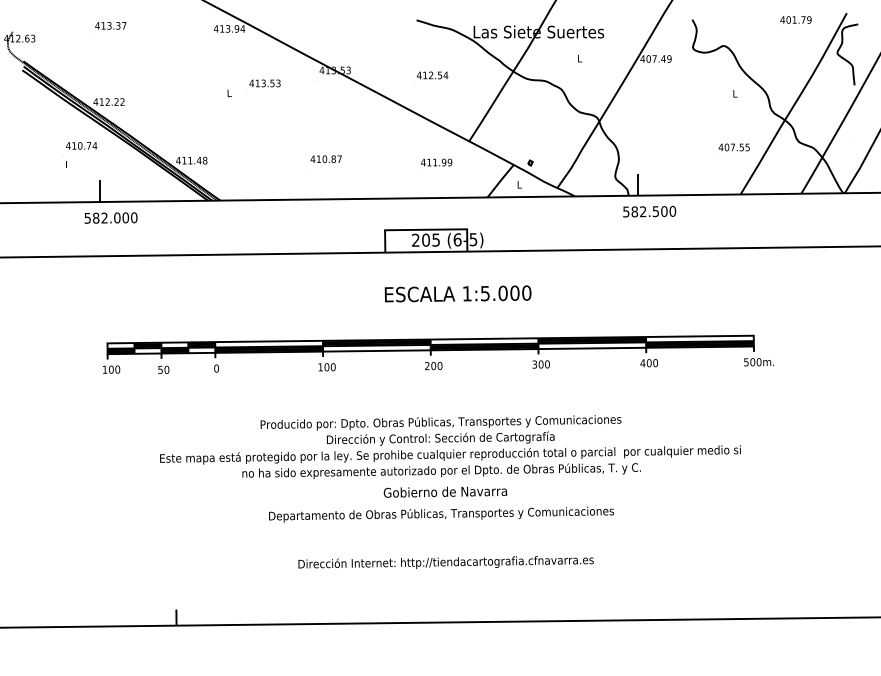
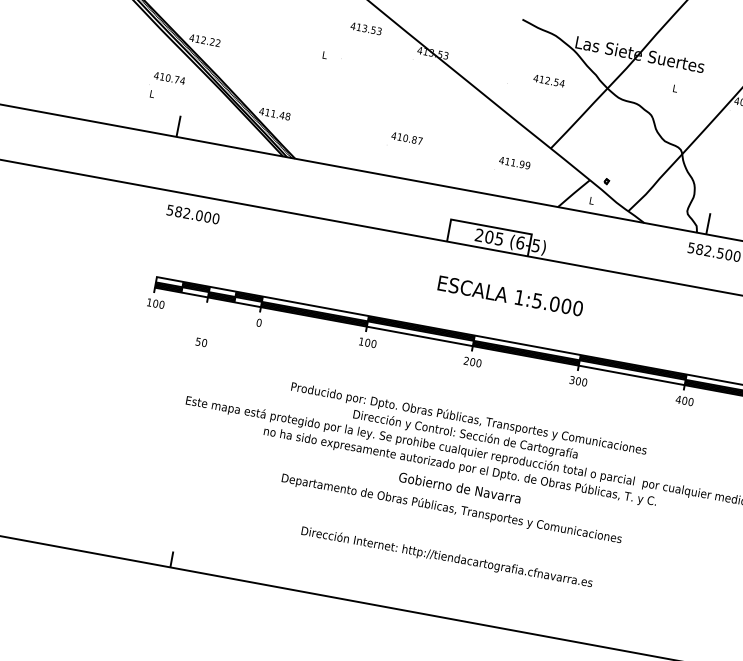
text: (432, 75) -> (549, 81), moved
text: (264, 83) -> (365, 28), moved
text: (110, 217) -> (192, 213), moved
text: (163, 369) -> (201, 341), moved

